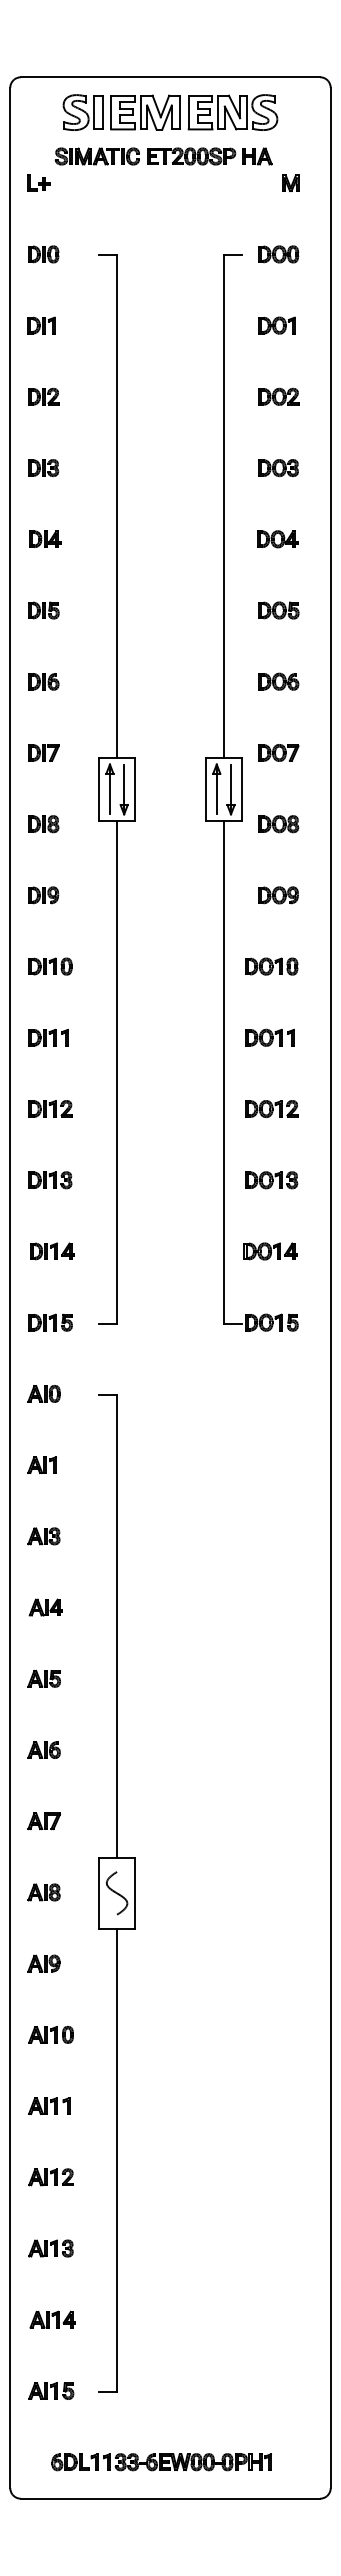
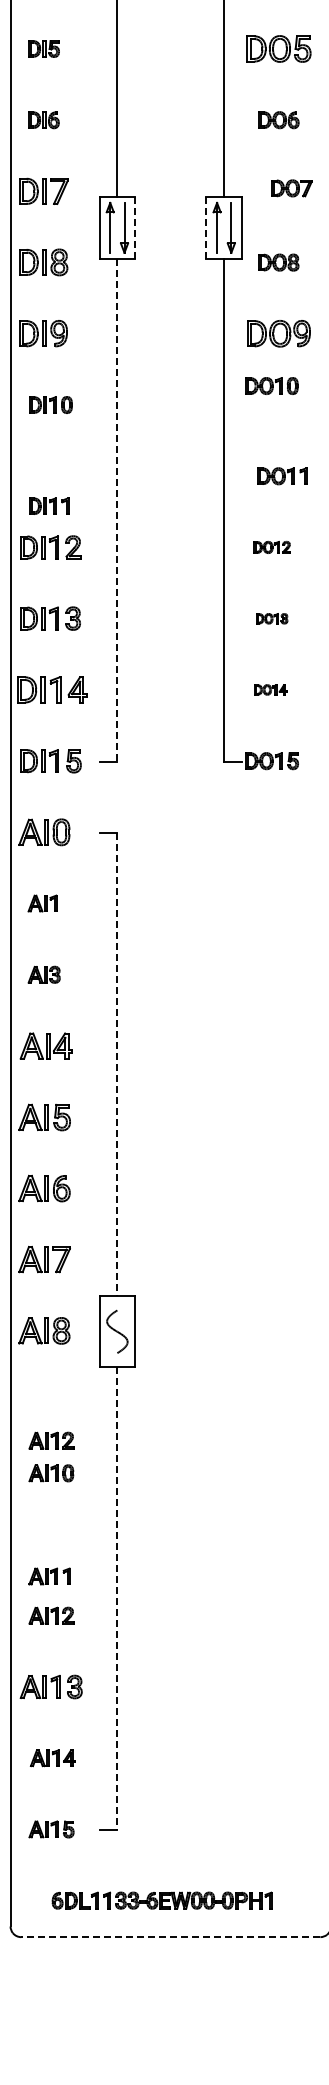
part: (278, 610) -> (278, 48), size x1.6
part: (43, 752) -> (43, 190), size x1.6
part: (278, 752) -> (291, 187), moved
line: (206, 788) -> (206, 226), solid -> dashed
line: (134, 789) -> (134, 227), solid -> dashed
part: (43, 824) -> (43, 262), size x1.6
part: (43, 895) -> (43, 333), size x1.6
part: (278, 895) -> (278, 333), size x1.6
part: (271, 966) -> (271, 385), moved
part: (48, 1037) -> (48, 505), moved
part: (269, 1037) -> (281, 475), moved
line: (117, 1072) -> (117, 510), solid -> dashed
part: (50, 1108) -> (50, 546), size x1.4
part: (271, 1108) -> (271, 546), size x0.7
part: (50, 1180) -> (50, 618), size x1.4
part: (271, 1180) -> (271, 618), size x0.6
part: (52, 1251) -> (52, 689), size x1.6
part: (270, 1251) -> (270, 689), size x0.6
part: (50, 1322) -> (50, 760), size x1.4
part: (43, 1393) -> (43, 831), size x1.6
part: (45, 1607) -> (45, 1045), size x1.6
line: (117, 1626) -> (117, 1064), solid -> dashed
part: (43, 1678) -> (43, 1116), size x1.6
part: (43, 1749) -> (43, 1187), size x1.6
part: (43, 1821) -> (43, 1259), size x1.6
part: (43, 1892) -> (43, 1330), size x1.6
part: (43, 1963) -> (43, 1401), removed
part: (50, 2002) -> (50, 1440), added
part: (49, 2105) -> (49, 1575), moved
line: (117, 2160) -> (117, 1598), solid -> dashed
part: (50, 2248) -> (50, 1686), size x1.4
line: (170, 2498) -> (170, 1936), solid -> dashed

